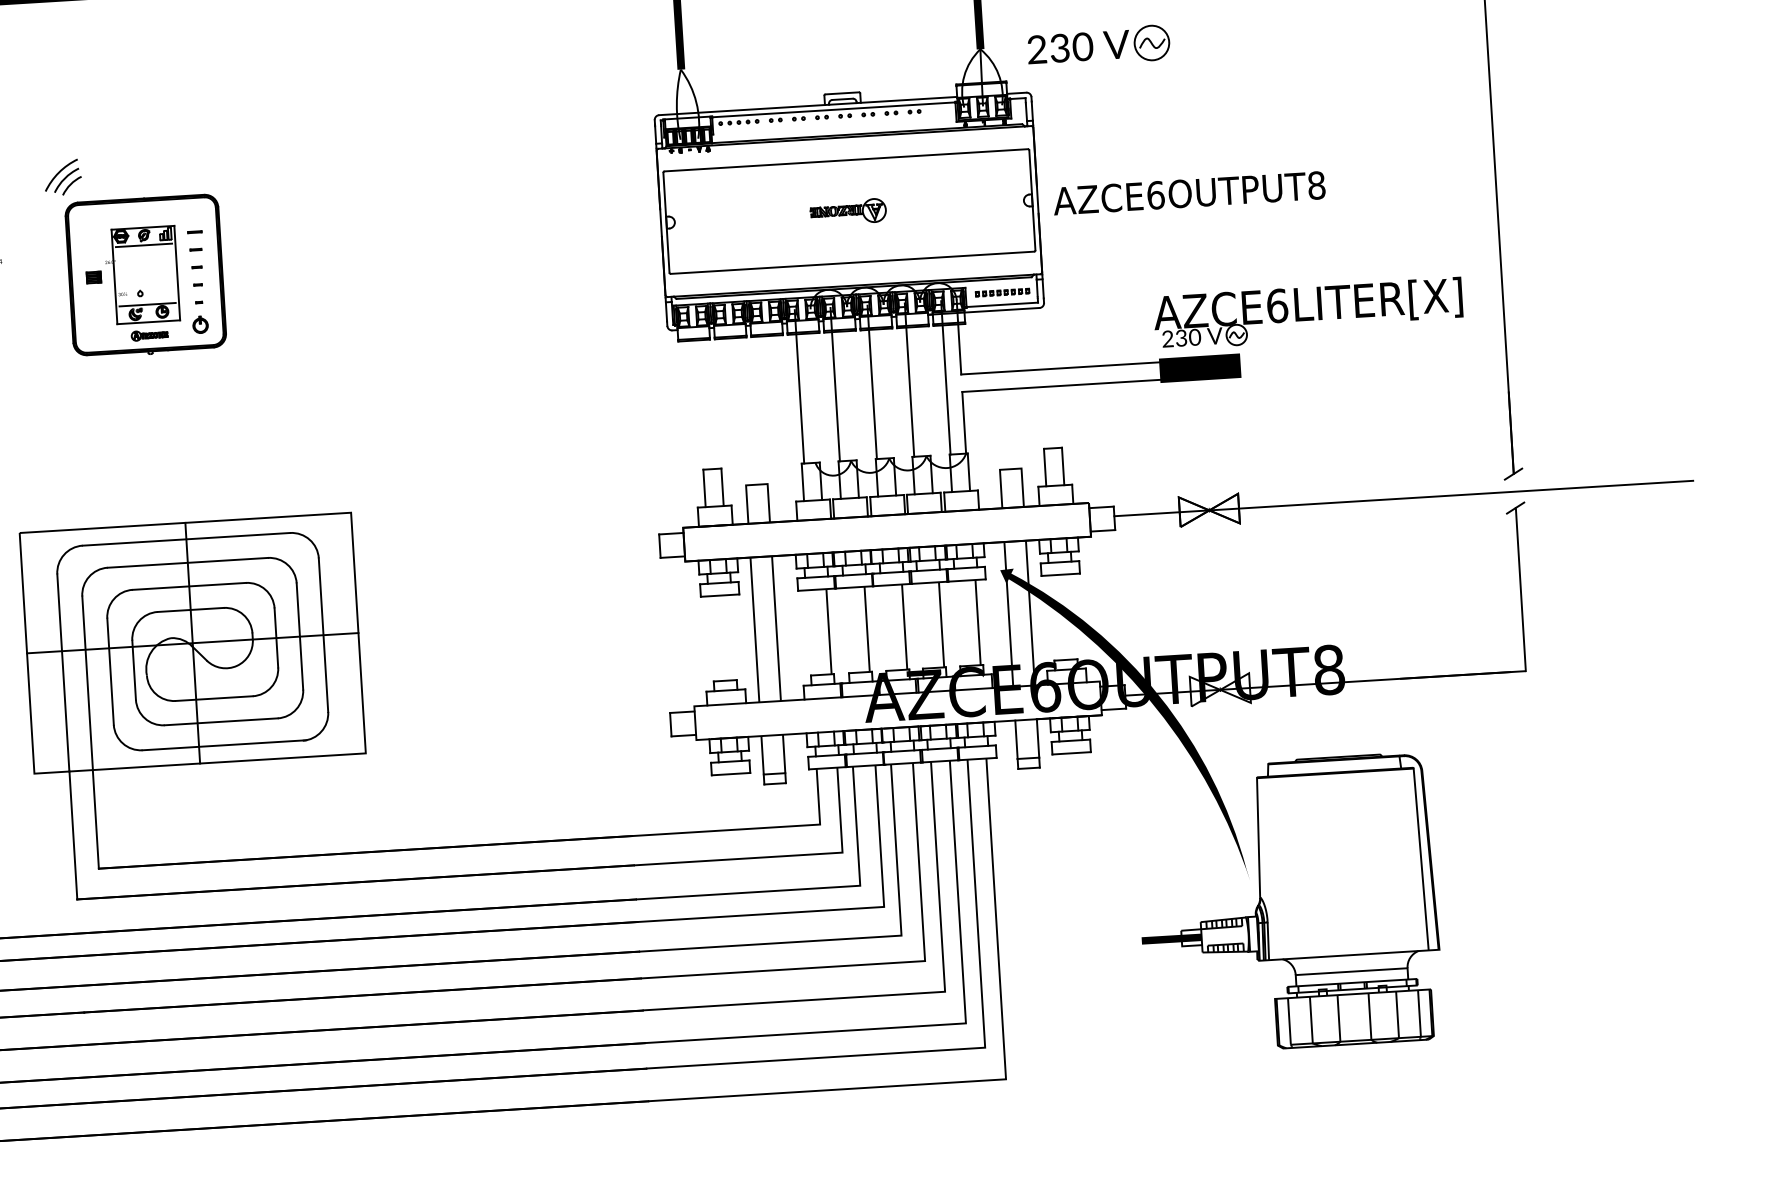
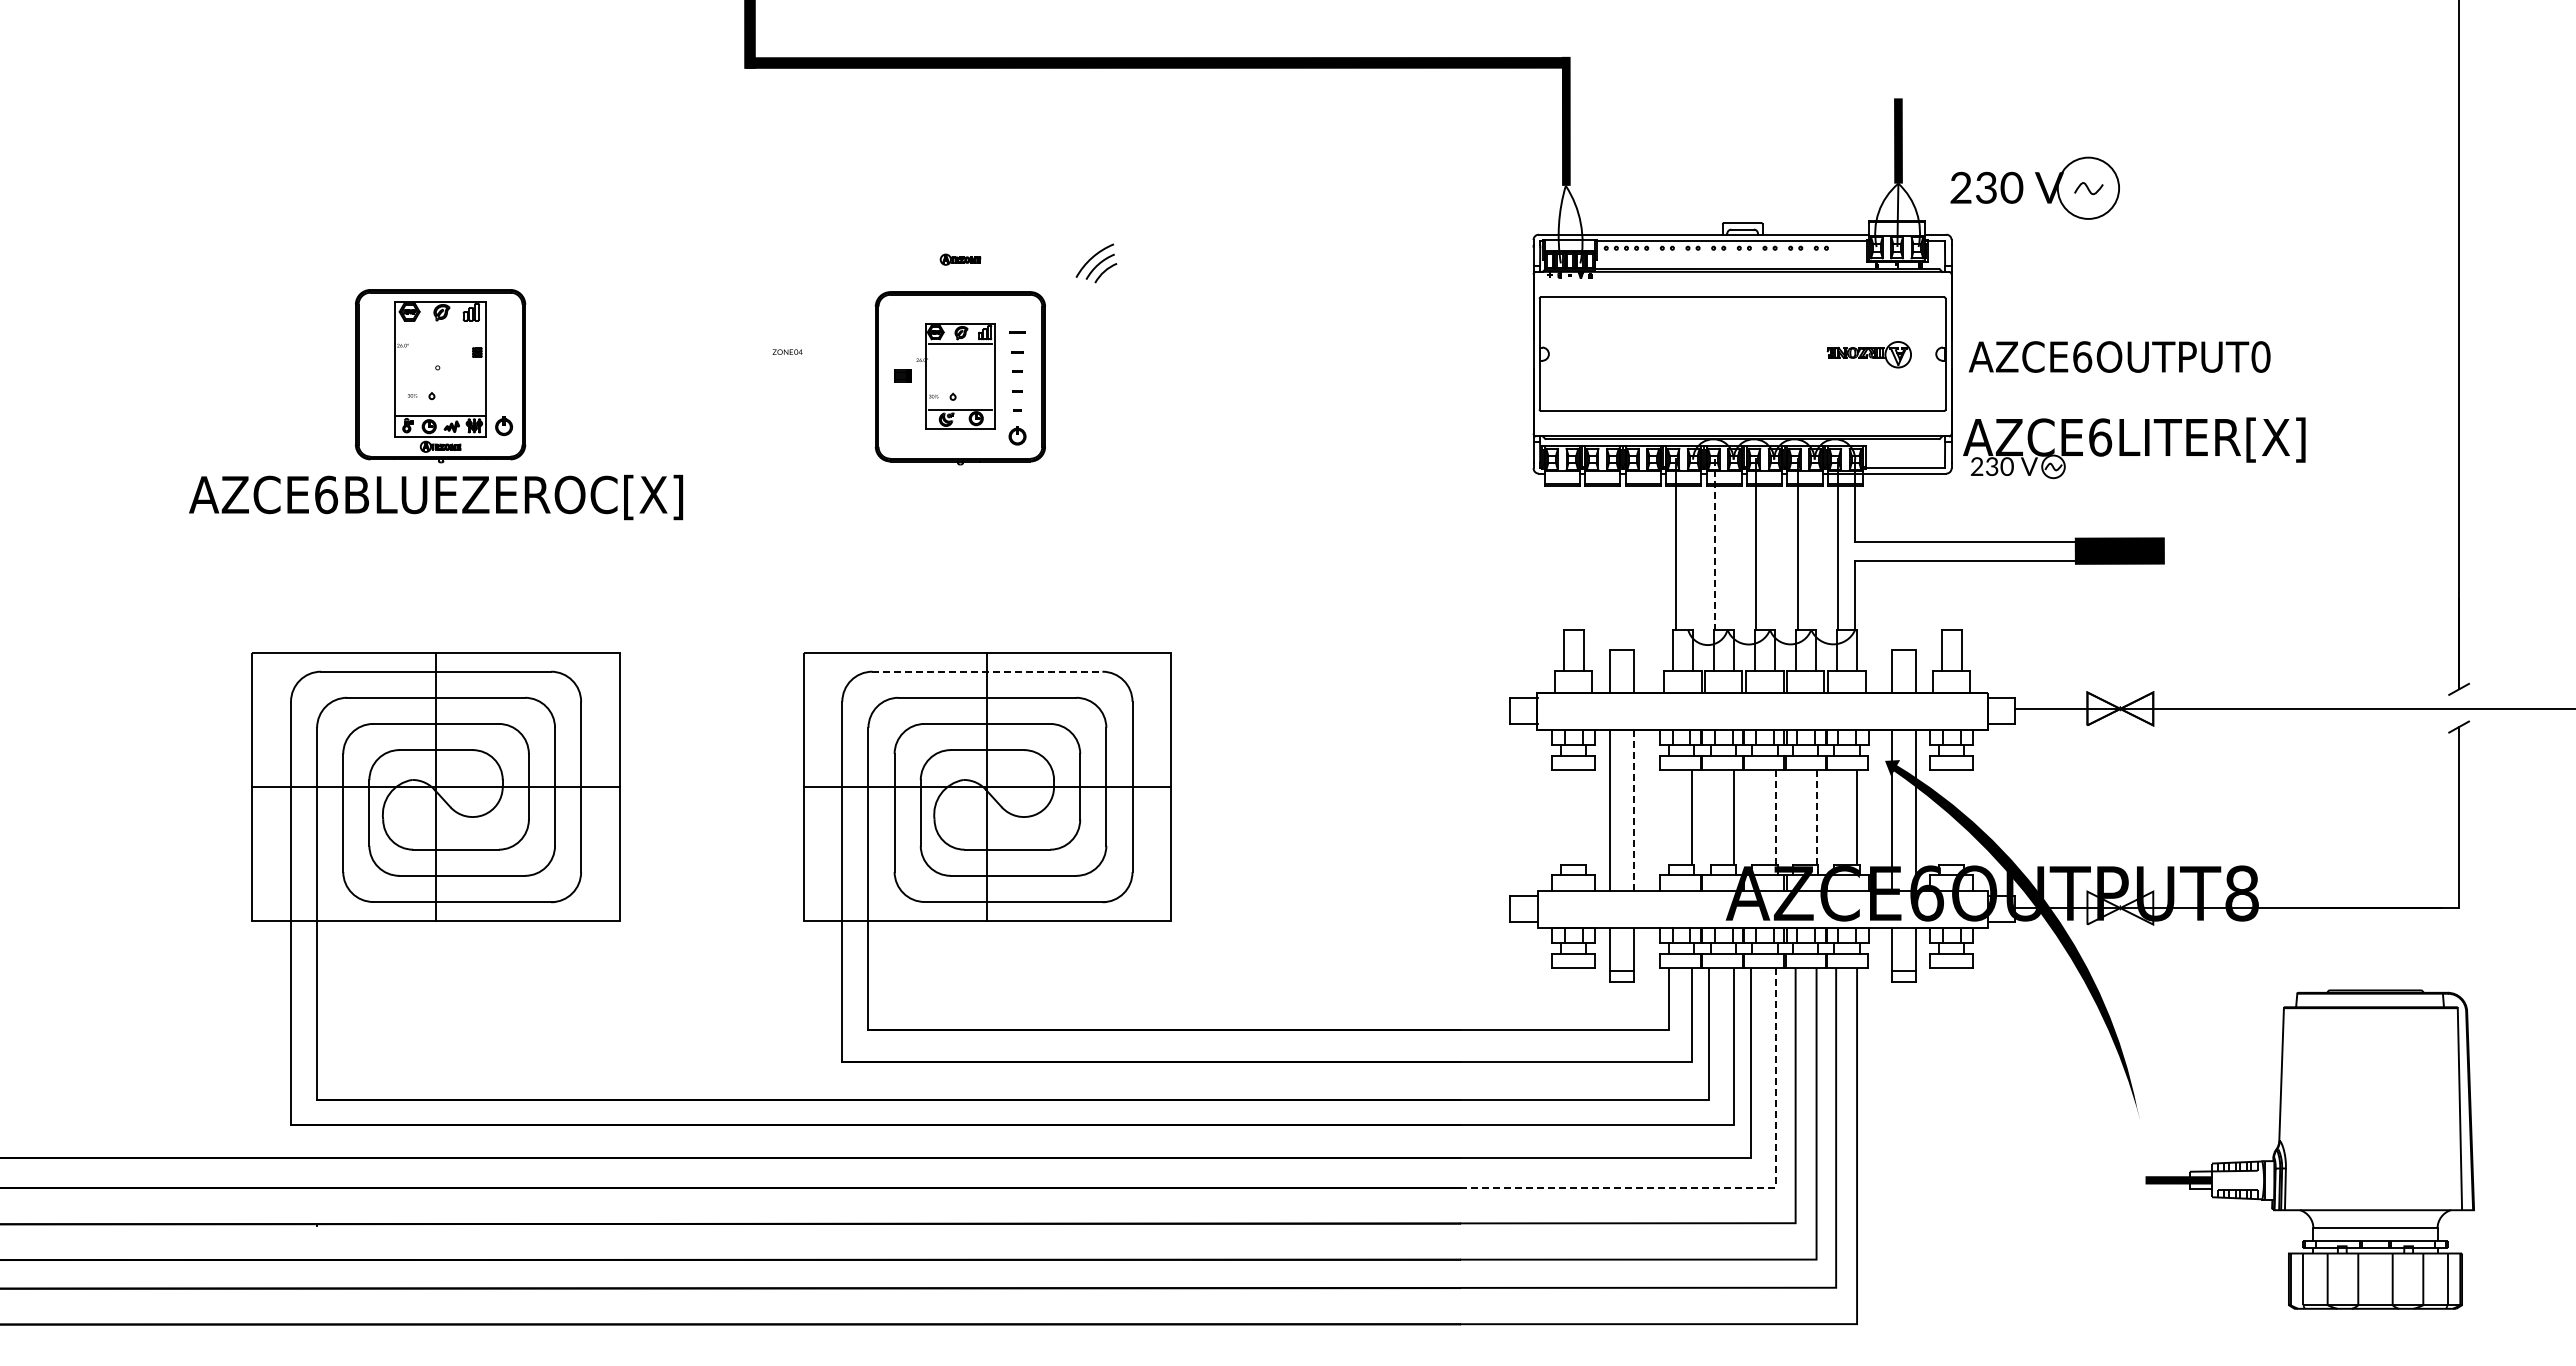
circle: (1151, 43) -> (2088, 188), size x1.6
part: (63, 177) -> (1096, 263), moved
text: (1316, 185) -> (2260, 356), AZCE6OUTPUT8 -> AZCE6OUTPUT0
part: (847, 211) -> (1868, 354), moved
part: (1002, 292) -> (1906, 454), removed
part: (1308, 314) -> (2134, 448), moved
part: (149, 335) -> (960, 259), moved
line: (835, 385) -> (1715, 545), solid -> dashed
line: (186, 539) -> (987, 671), solid -> dashed
line: (941, 624) -> (1816, 816), solid -> dashed
line: (904, 626) -> (1775, 816), solid -> dashed
line: (776, 628) -> (1633, 810), solid -> dashed
part: (1287, 904) -> (2309, 1149), moved
line: (882, 963) -> (1728, 1187), solid -> dashed

